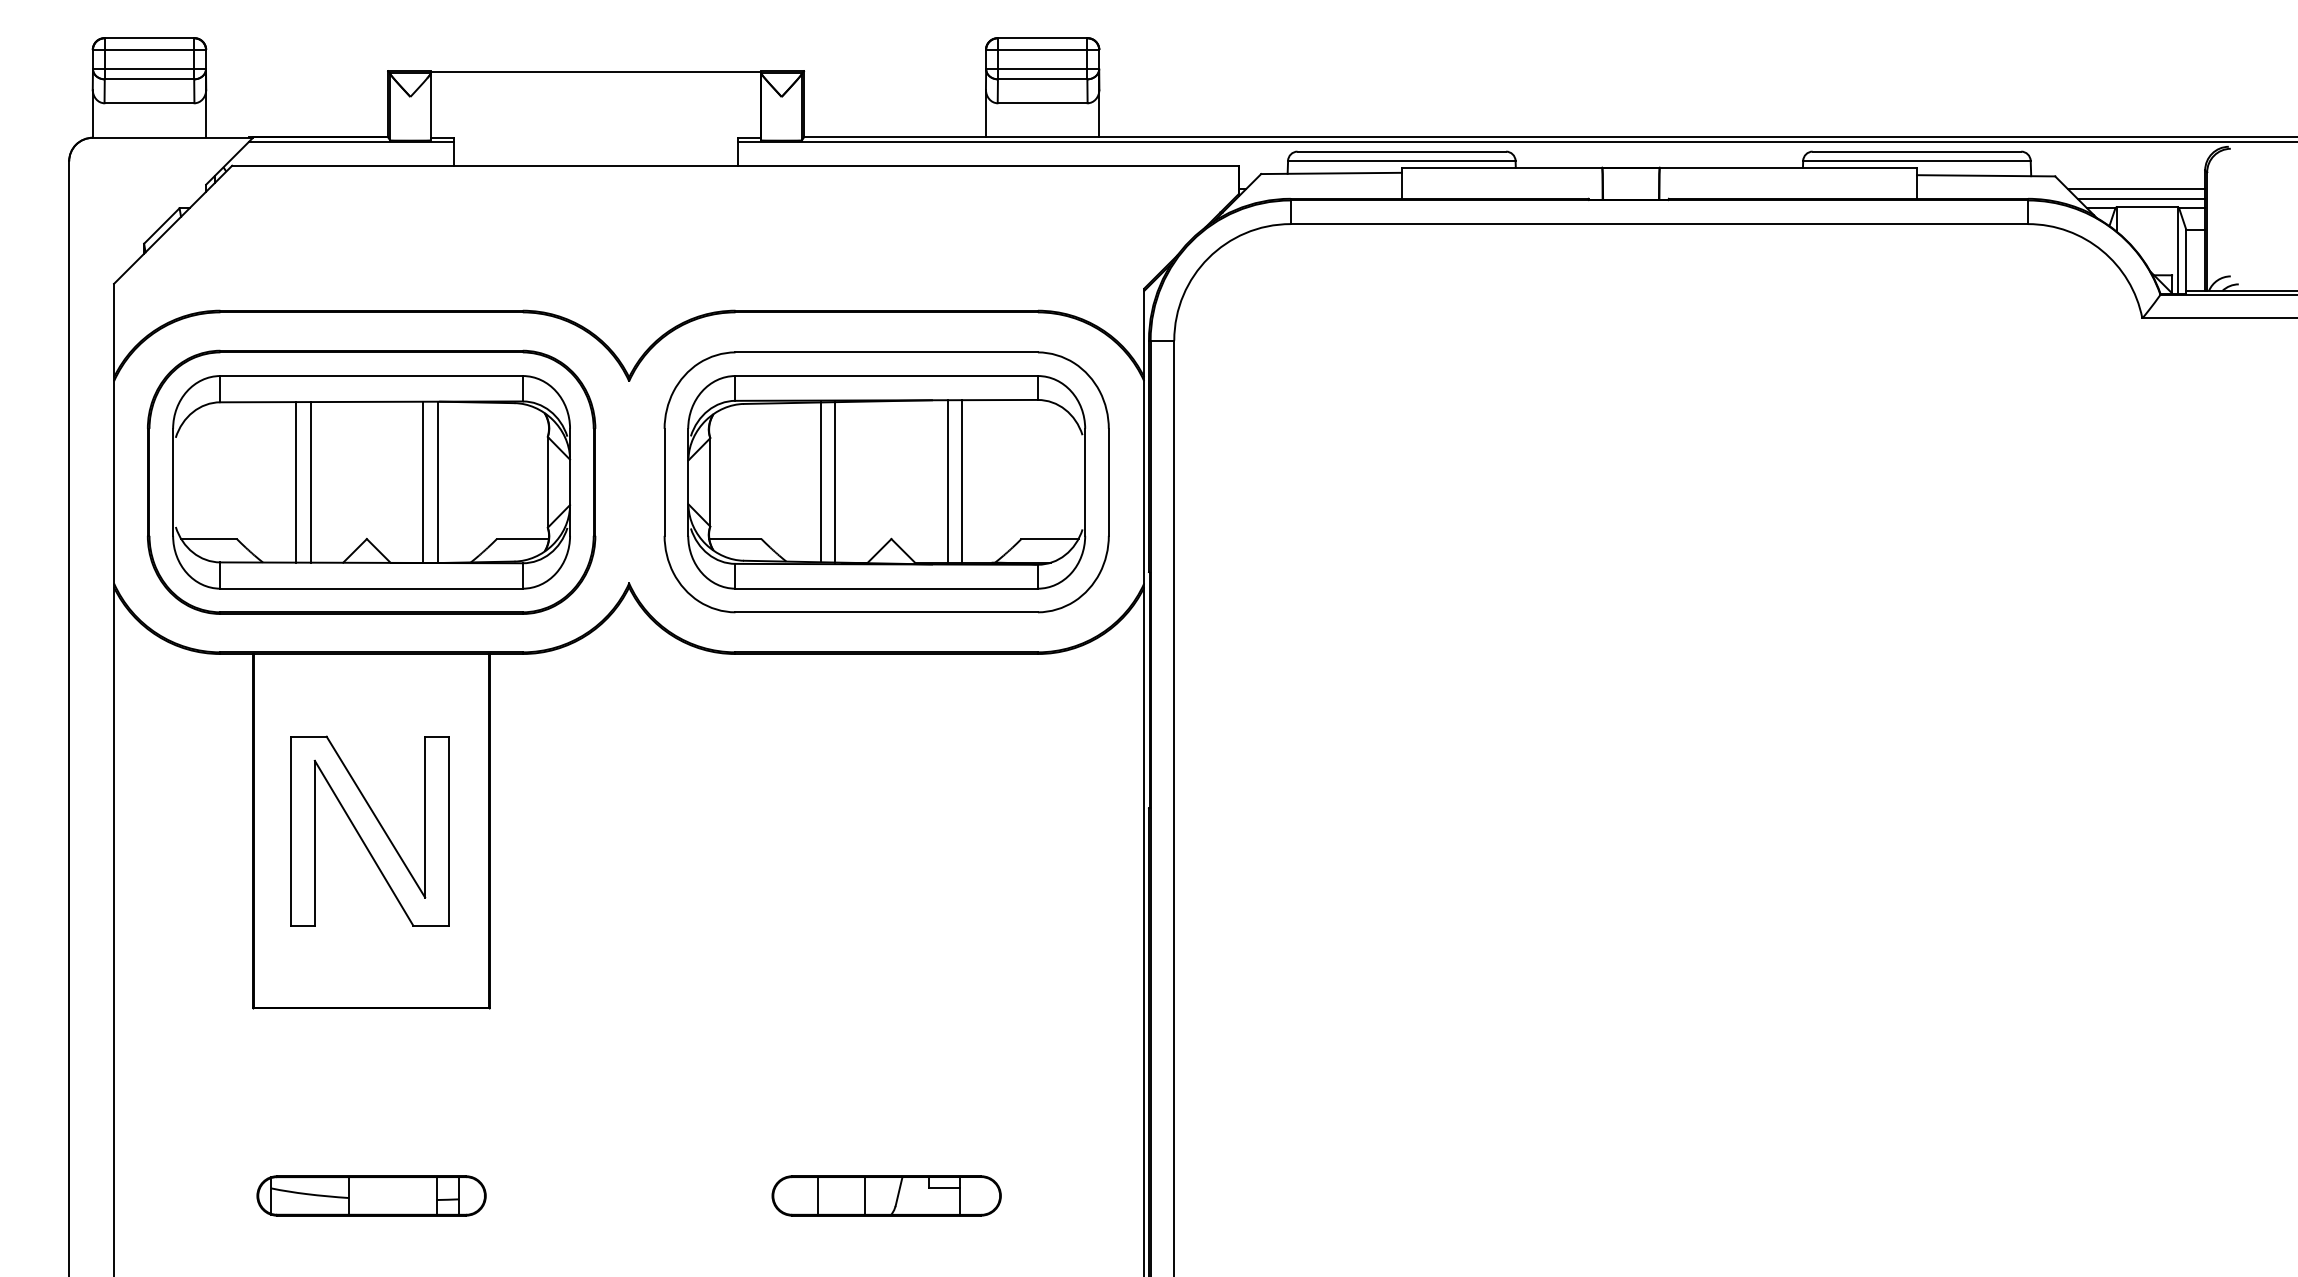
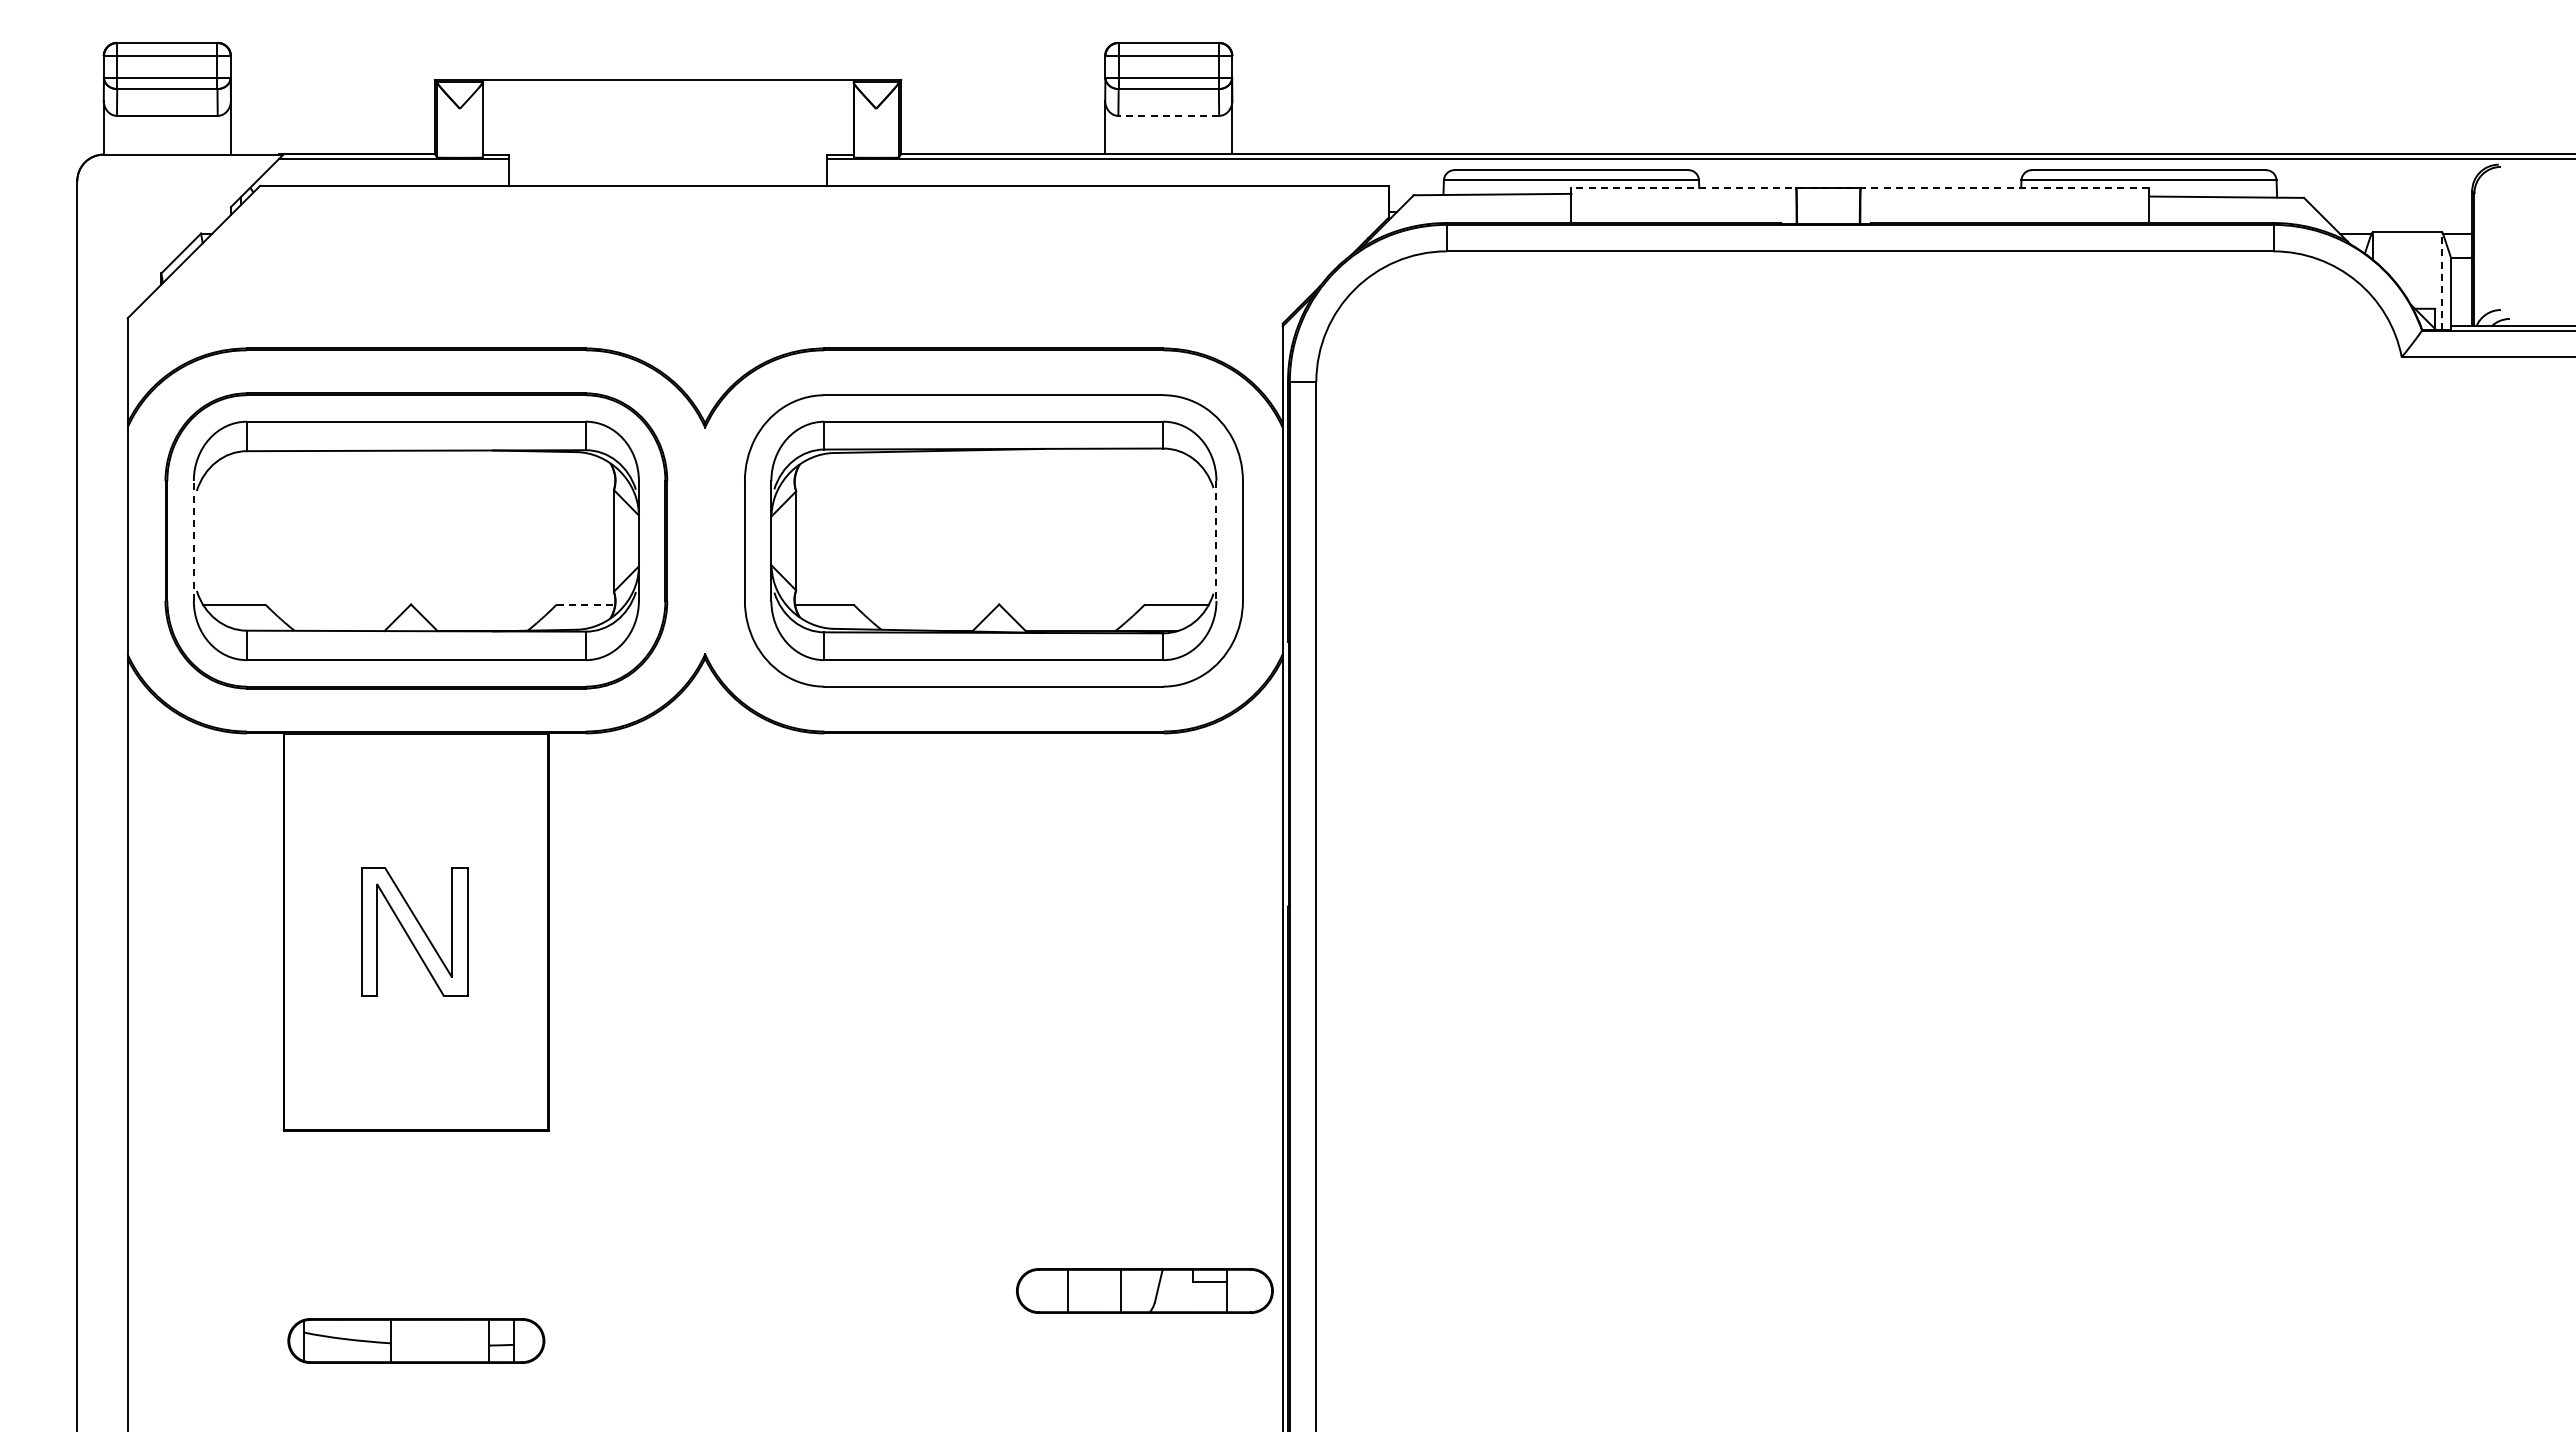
line: (1042, 102) -> (1168, 115), solid -> dashed
line: (1659, 168) -> (1860, 188), solid -> dashed
line: (2136, 189) -> (2395, 212), removed
line: (2141, 199) -> (2400, 223), removed
line: (2177, 250) -> (2441, 281), solid -> dashed
line: (172, 481) -> (193, 540), solid -> dashed
line: (295, 481) -> (331, 540), removed
line: (310, 481) -> (347, 540), removed
line: (423, 481) -> (474, 540), removed
line: (437, 481) -> (490, 540), removed
line: (820, 481) -> (919, 540), removed
line: (835, 481) -> (936, 540), removed
line: (947, 481) -> (1062, 539), removed
line: (962, 481) -> (1078, 539), removed
line: (1085, 481) -> (1216, 540), solid -> dashed
line: (523, 539) -> (586, 604), solid -> dashed
part: (369, 830) -> (414, 931), size x0.6
part: (886, 1195) -> (1144, 1290), moved

